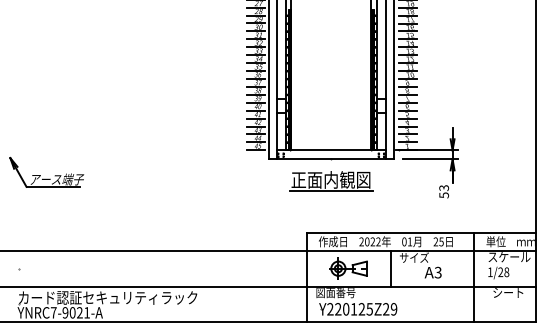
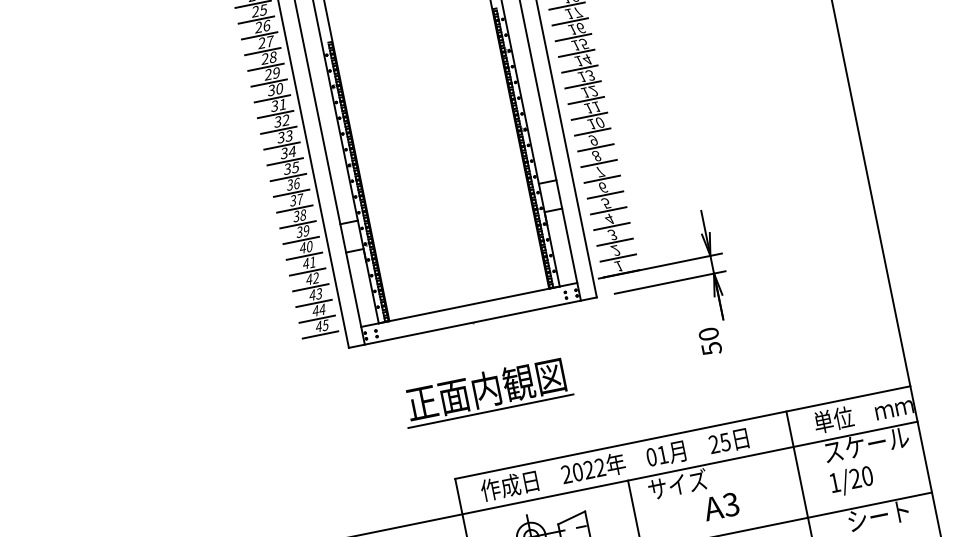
part: (331, 181) -> (487, 392), moved
text: (443, 188) -> (707, 335), 53 -> 50
text: (506, 272) -> (866, 476), 1/28 -> 1/20

